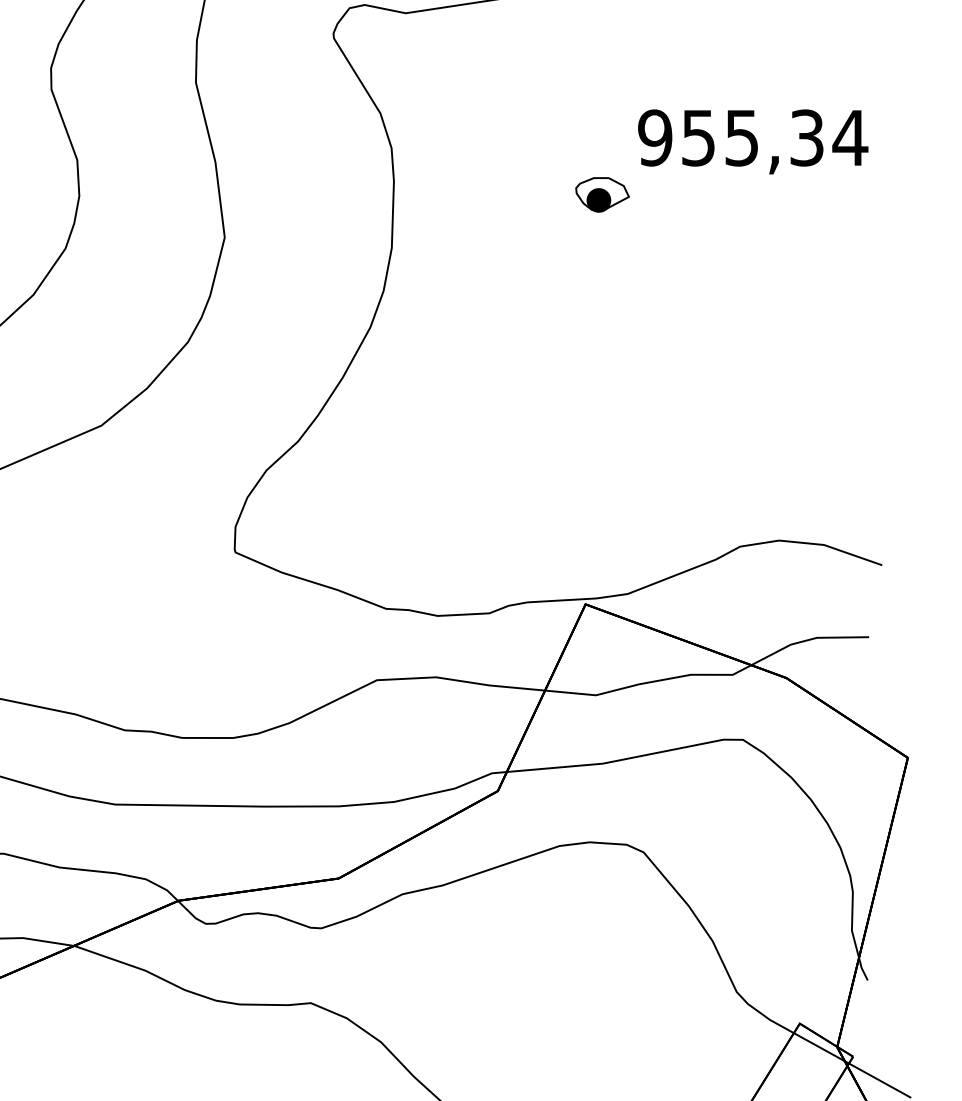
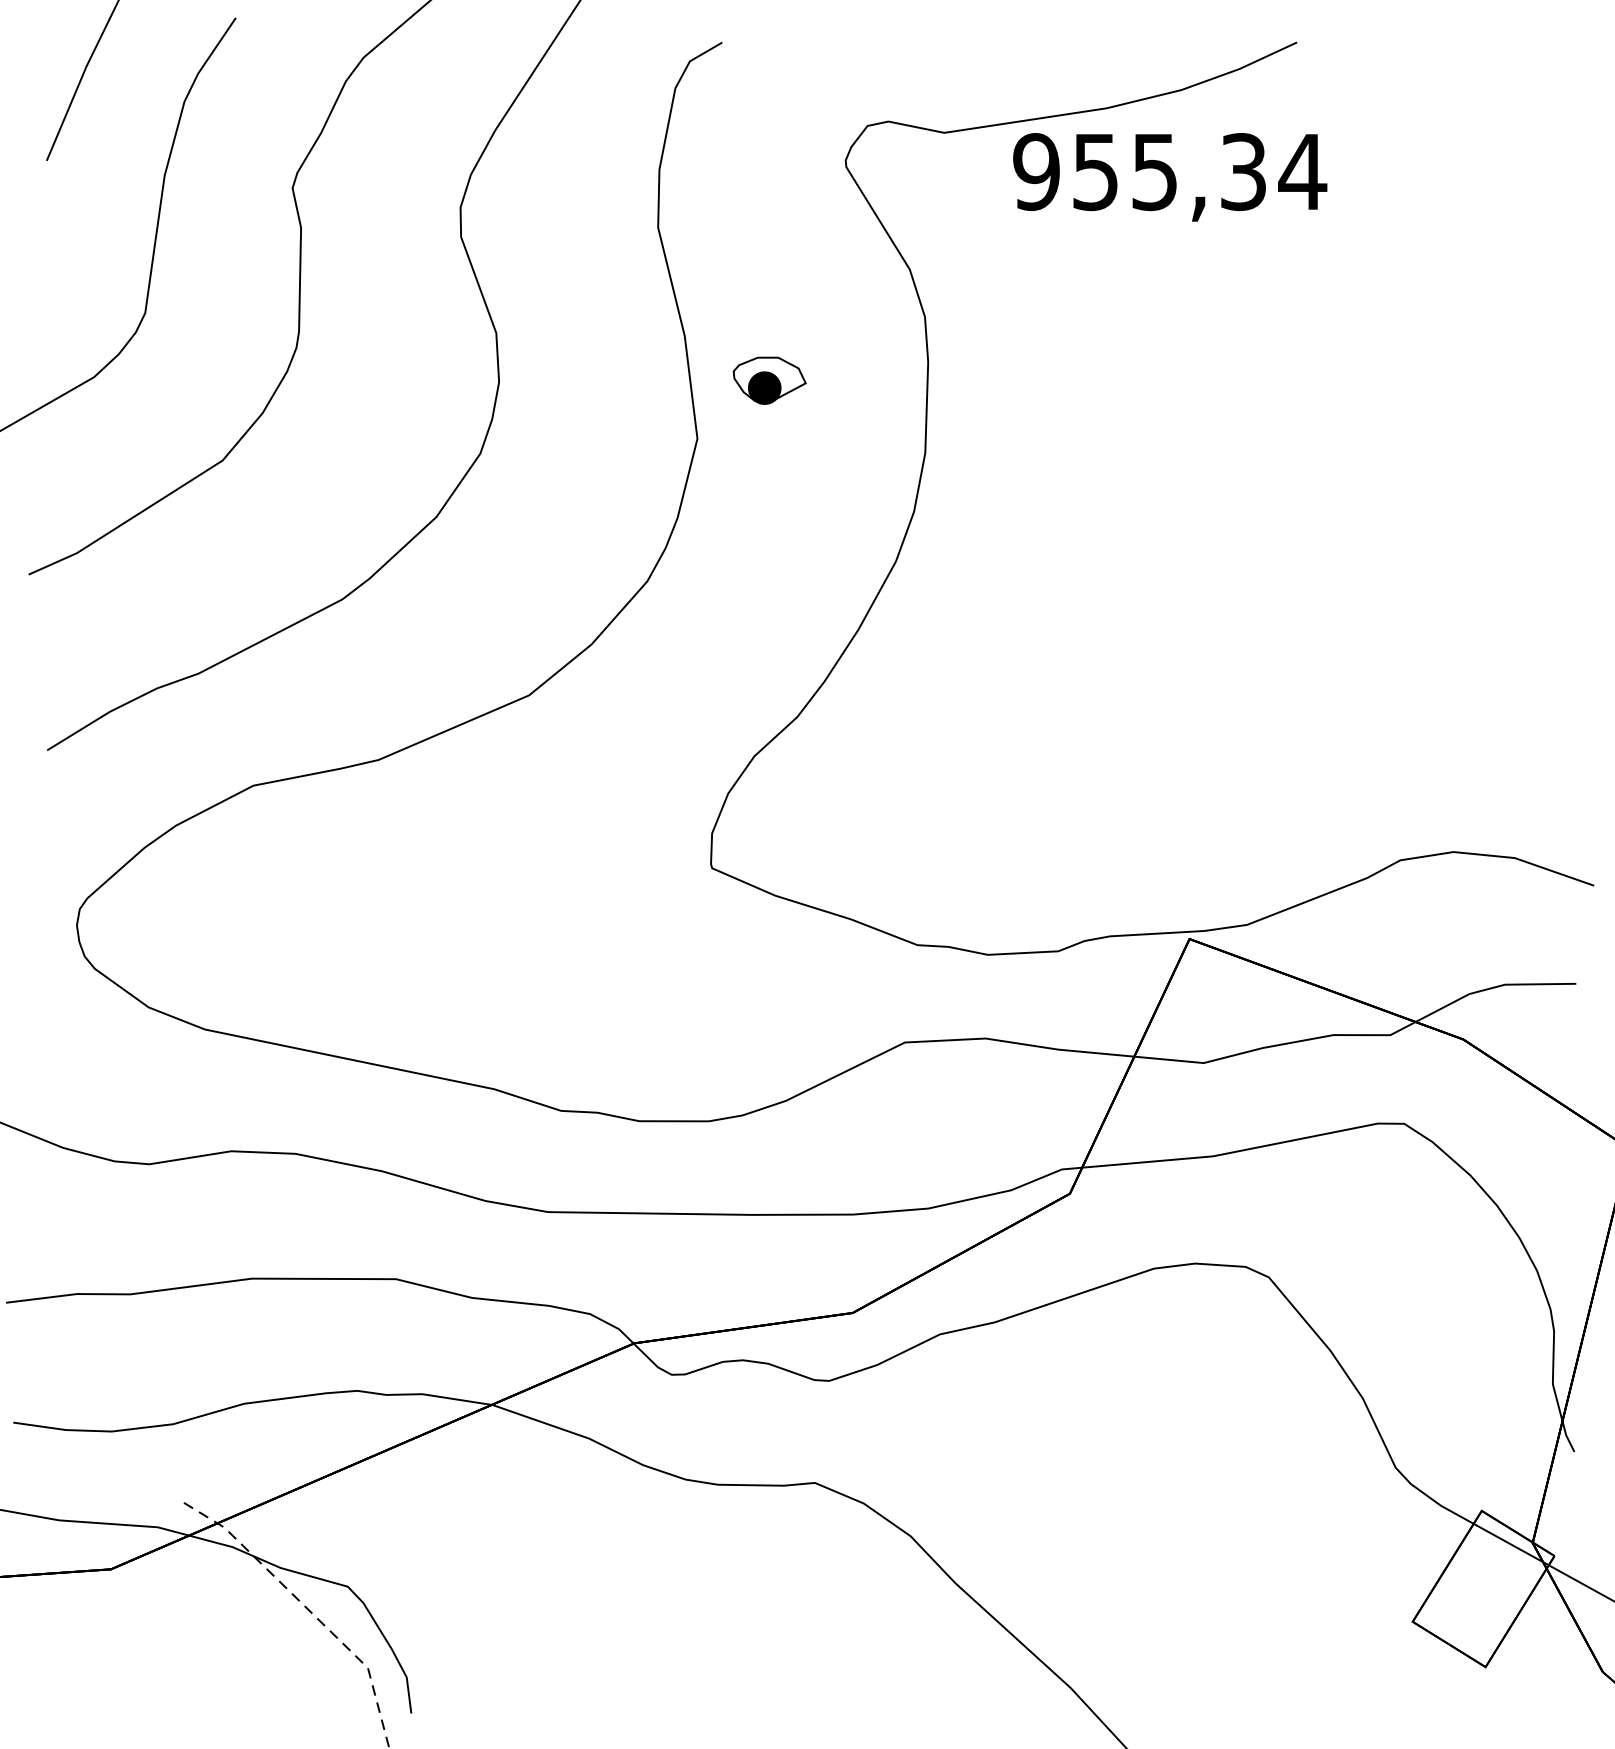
text: (753, 142) -> (1170, 177), moved
part: (602, 194) -> (769, 380), moved

